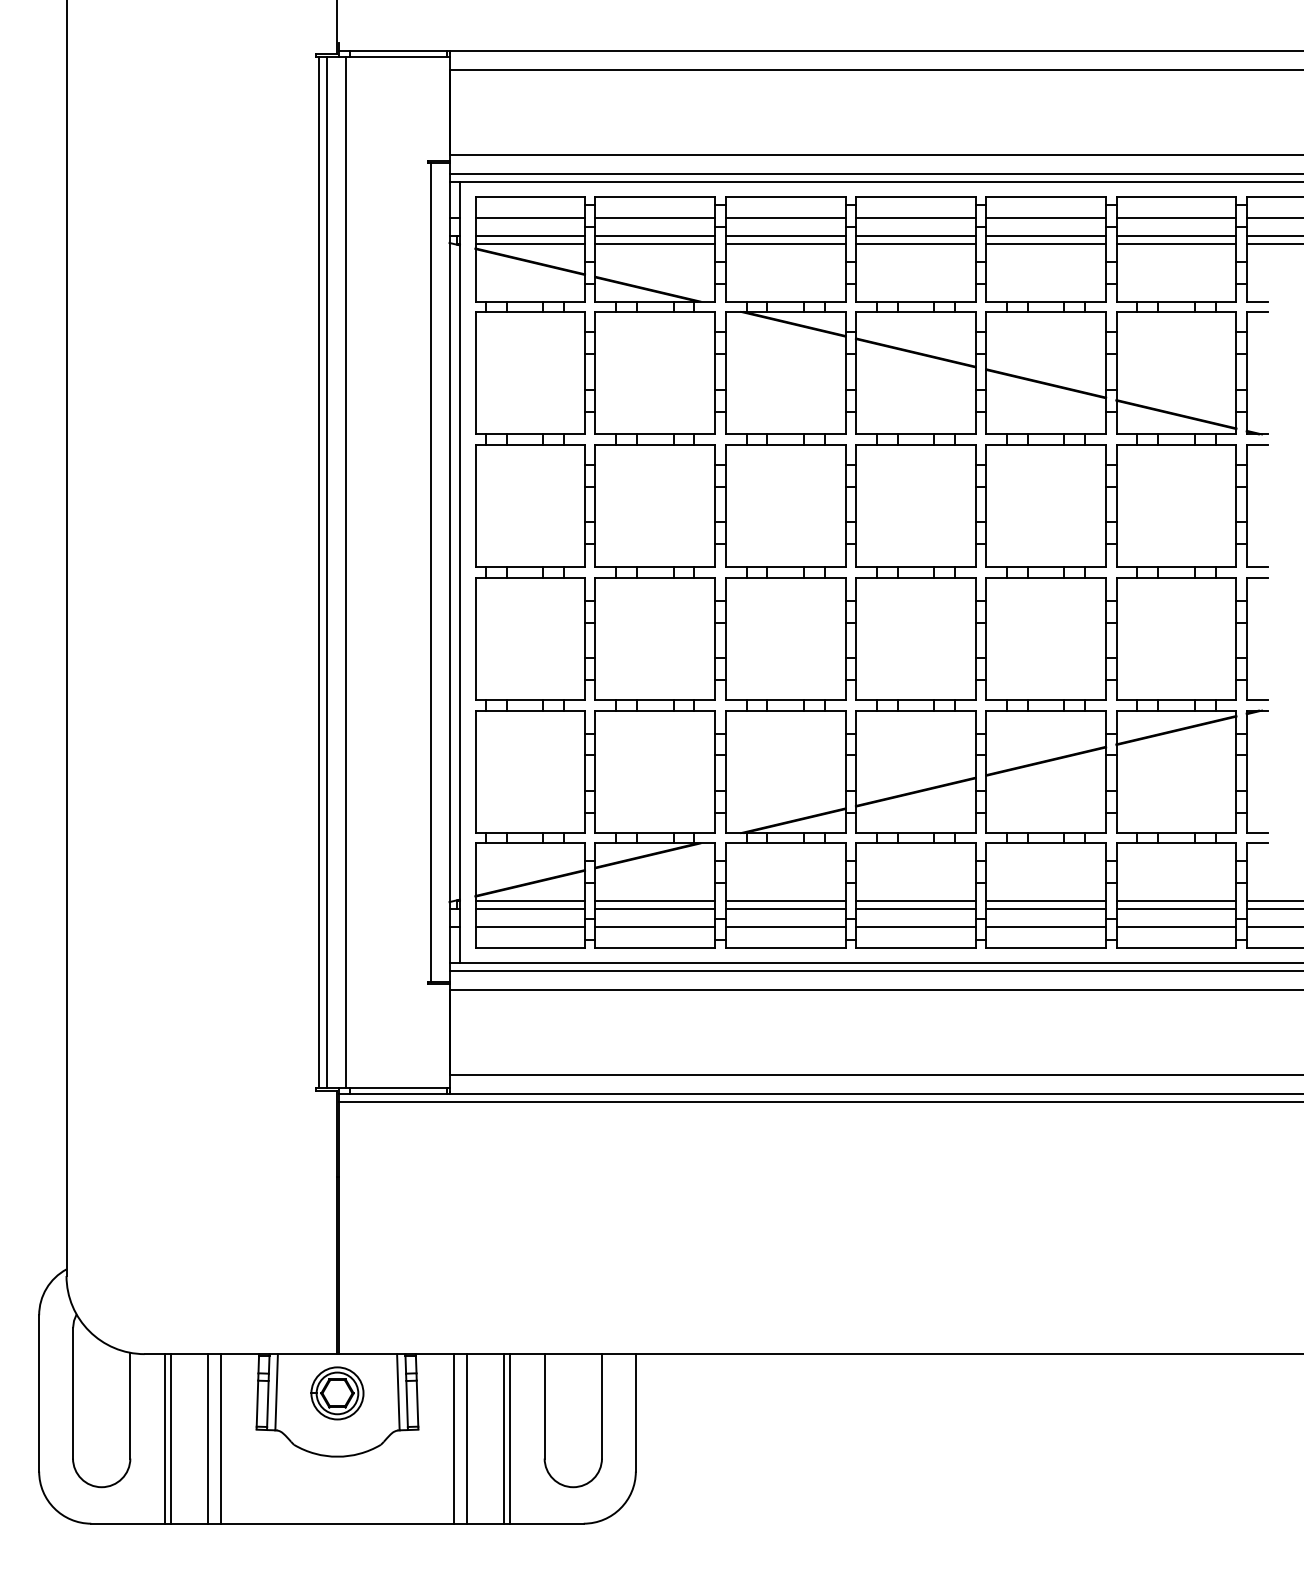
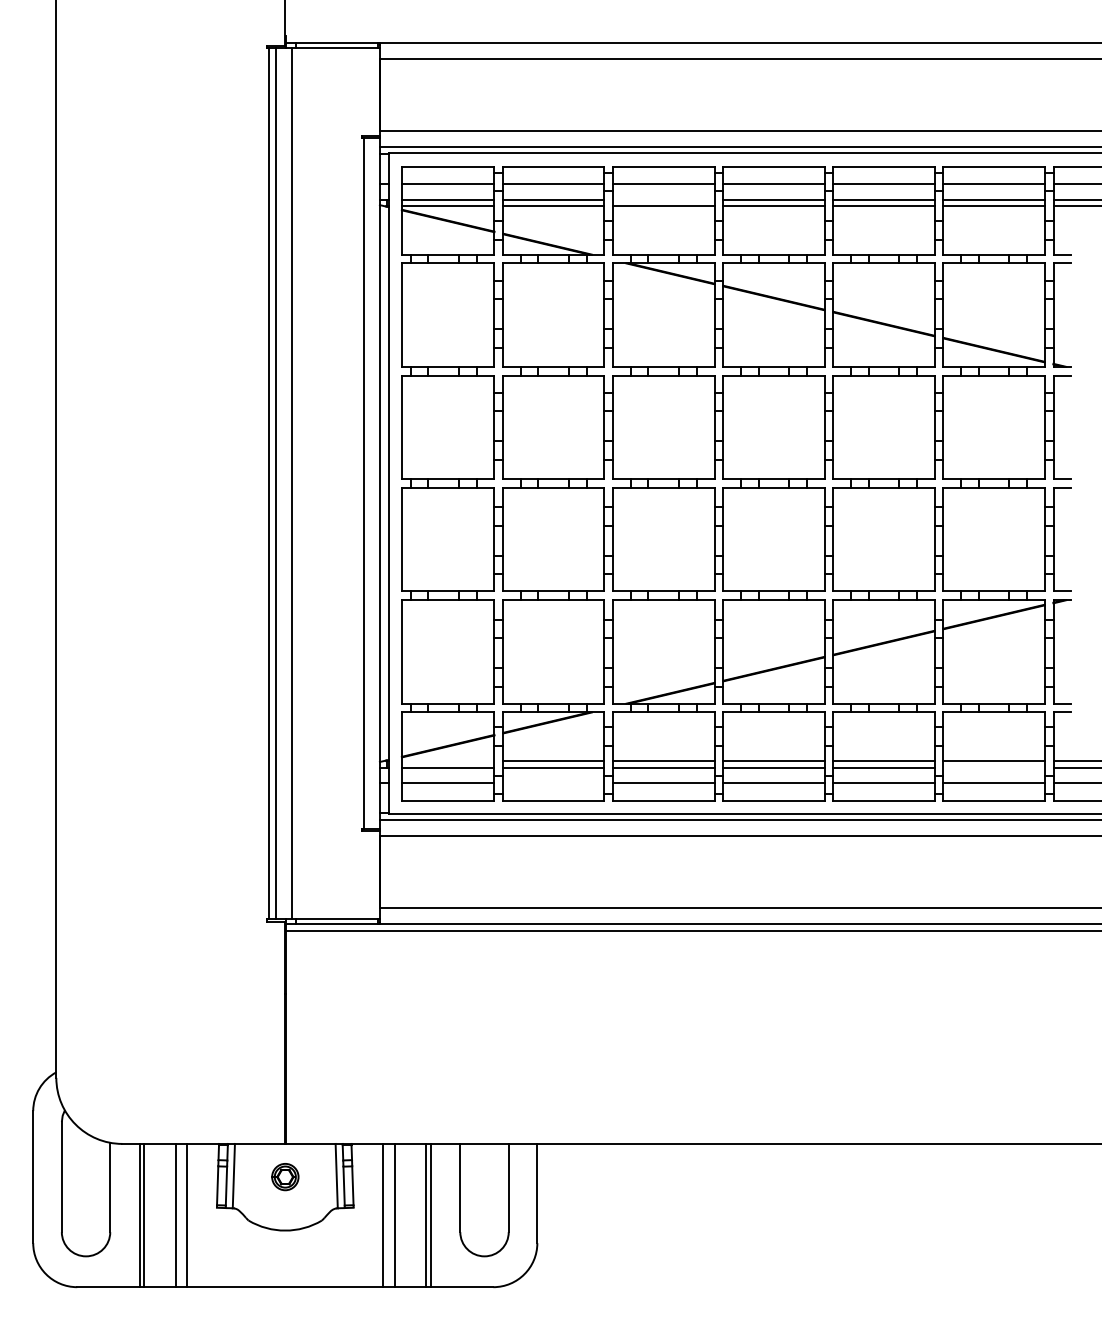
line: (785, 236) -> (663, 199), removed
line: (529, 901) -> (447, 761), removed
line: (1175, 908) -> (993, 767), removed
line: (654, 927) -> (553, 783), removed
part: (337, 1392) -> (285, 1176), size x0.6

